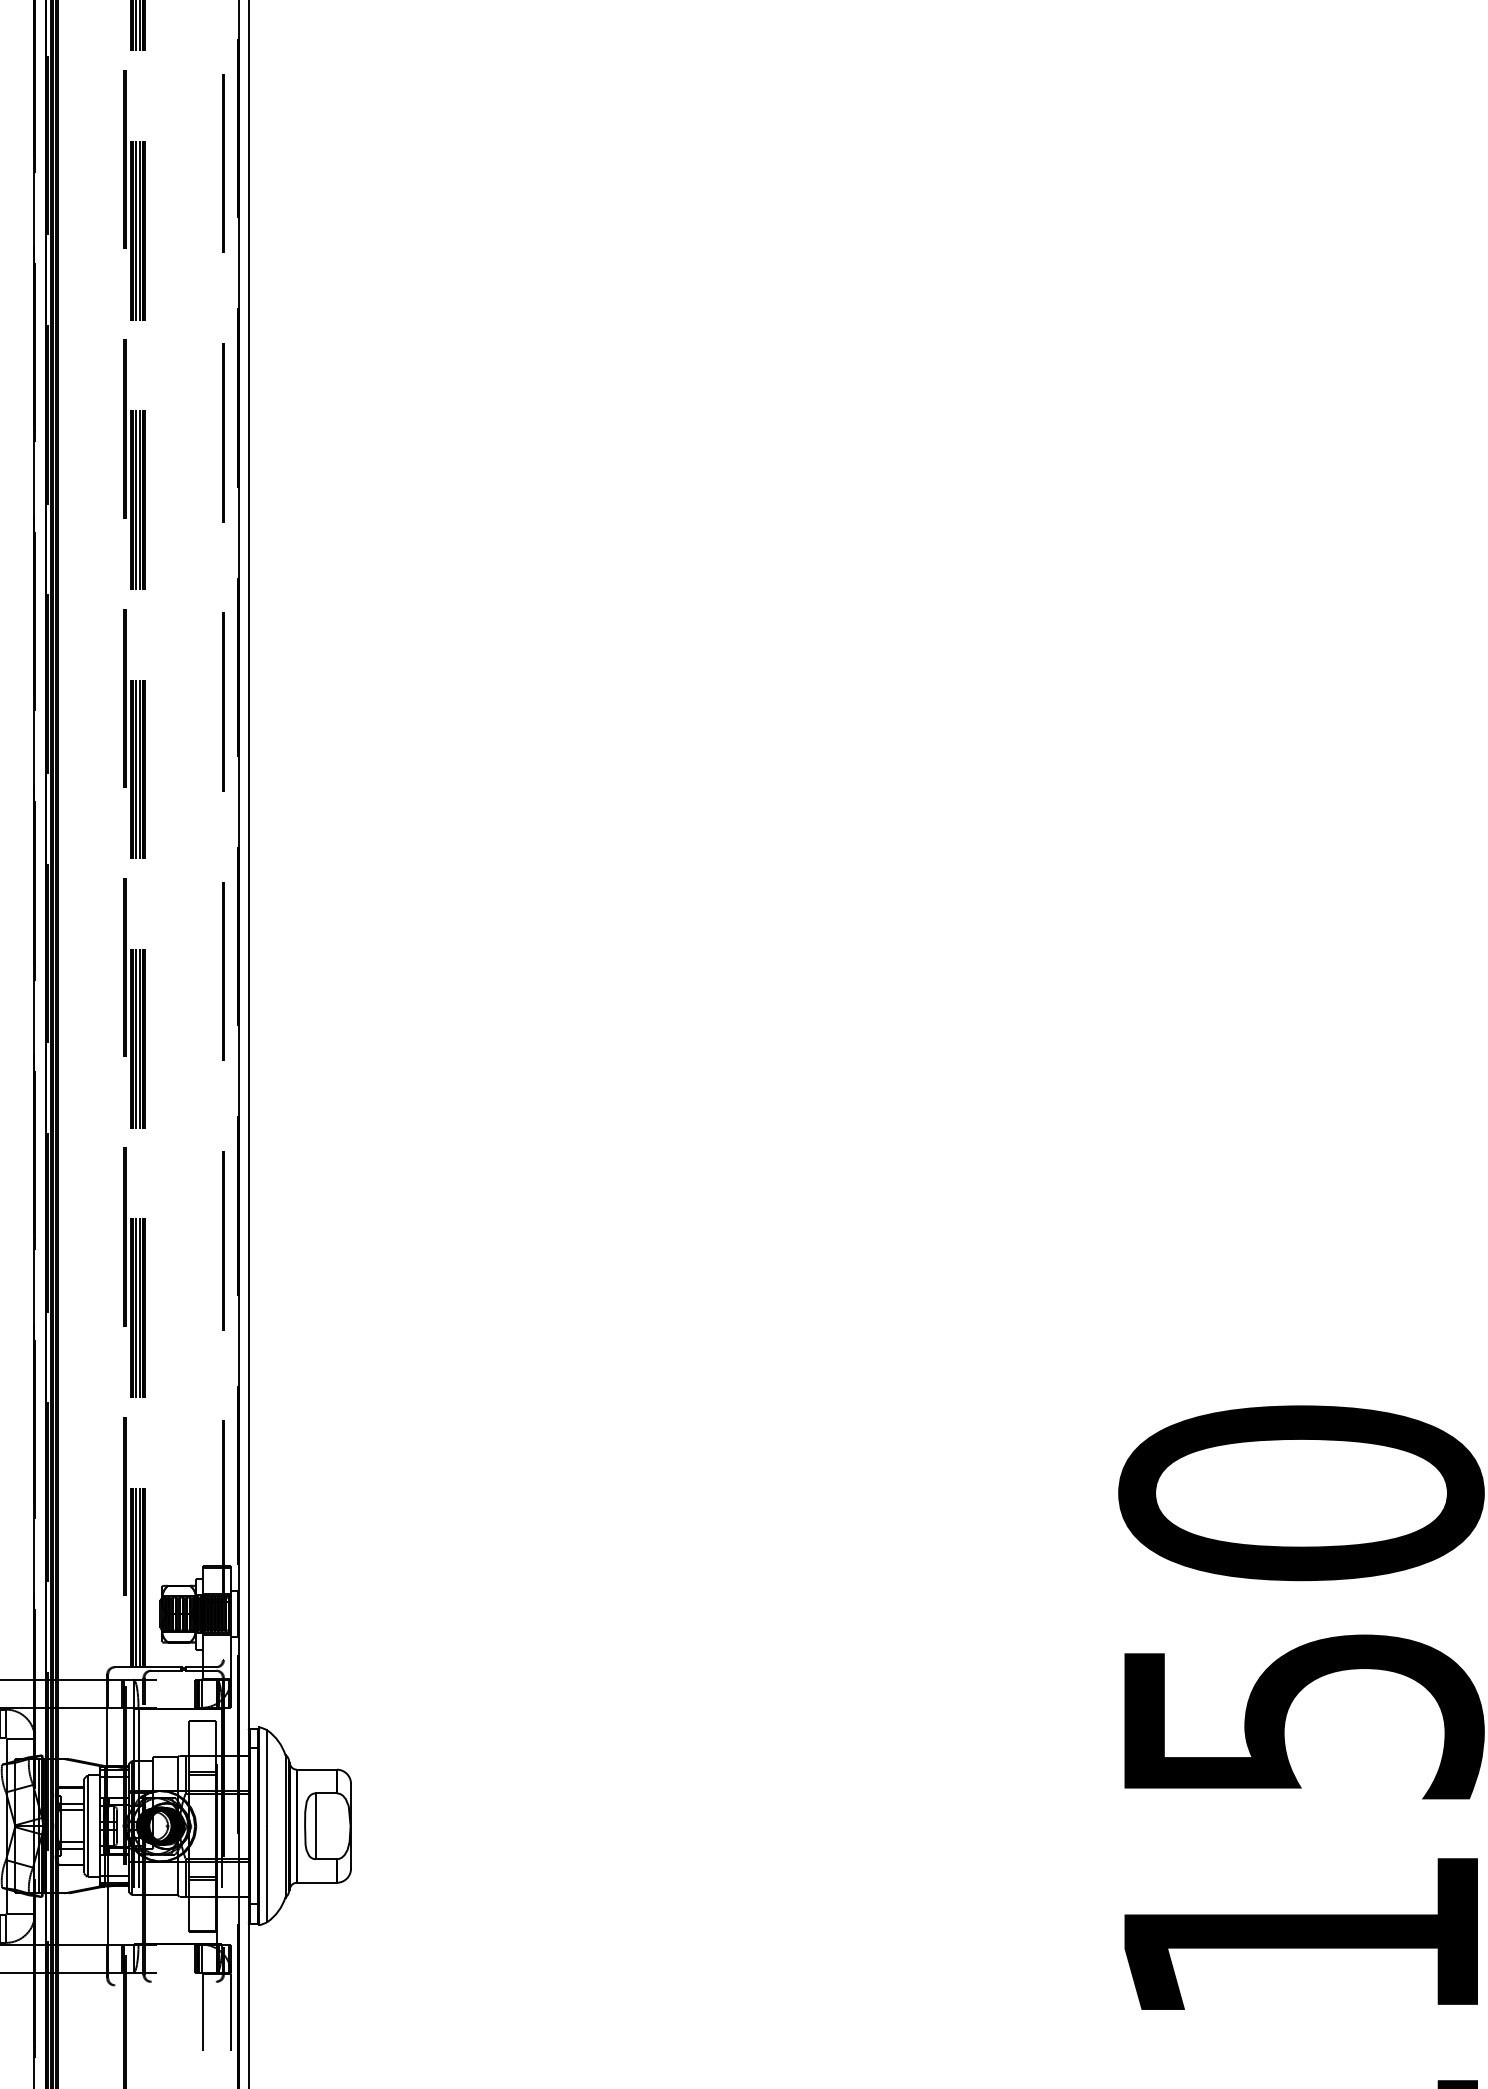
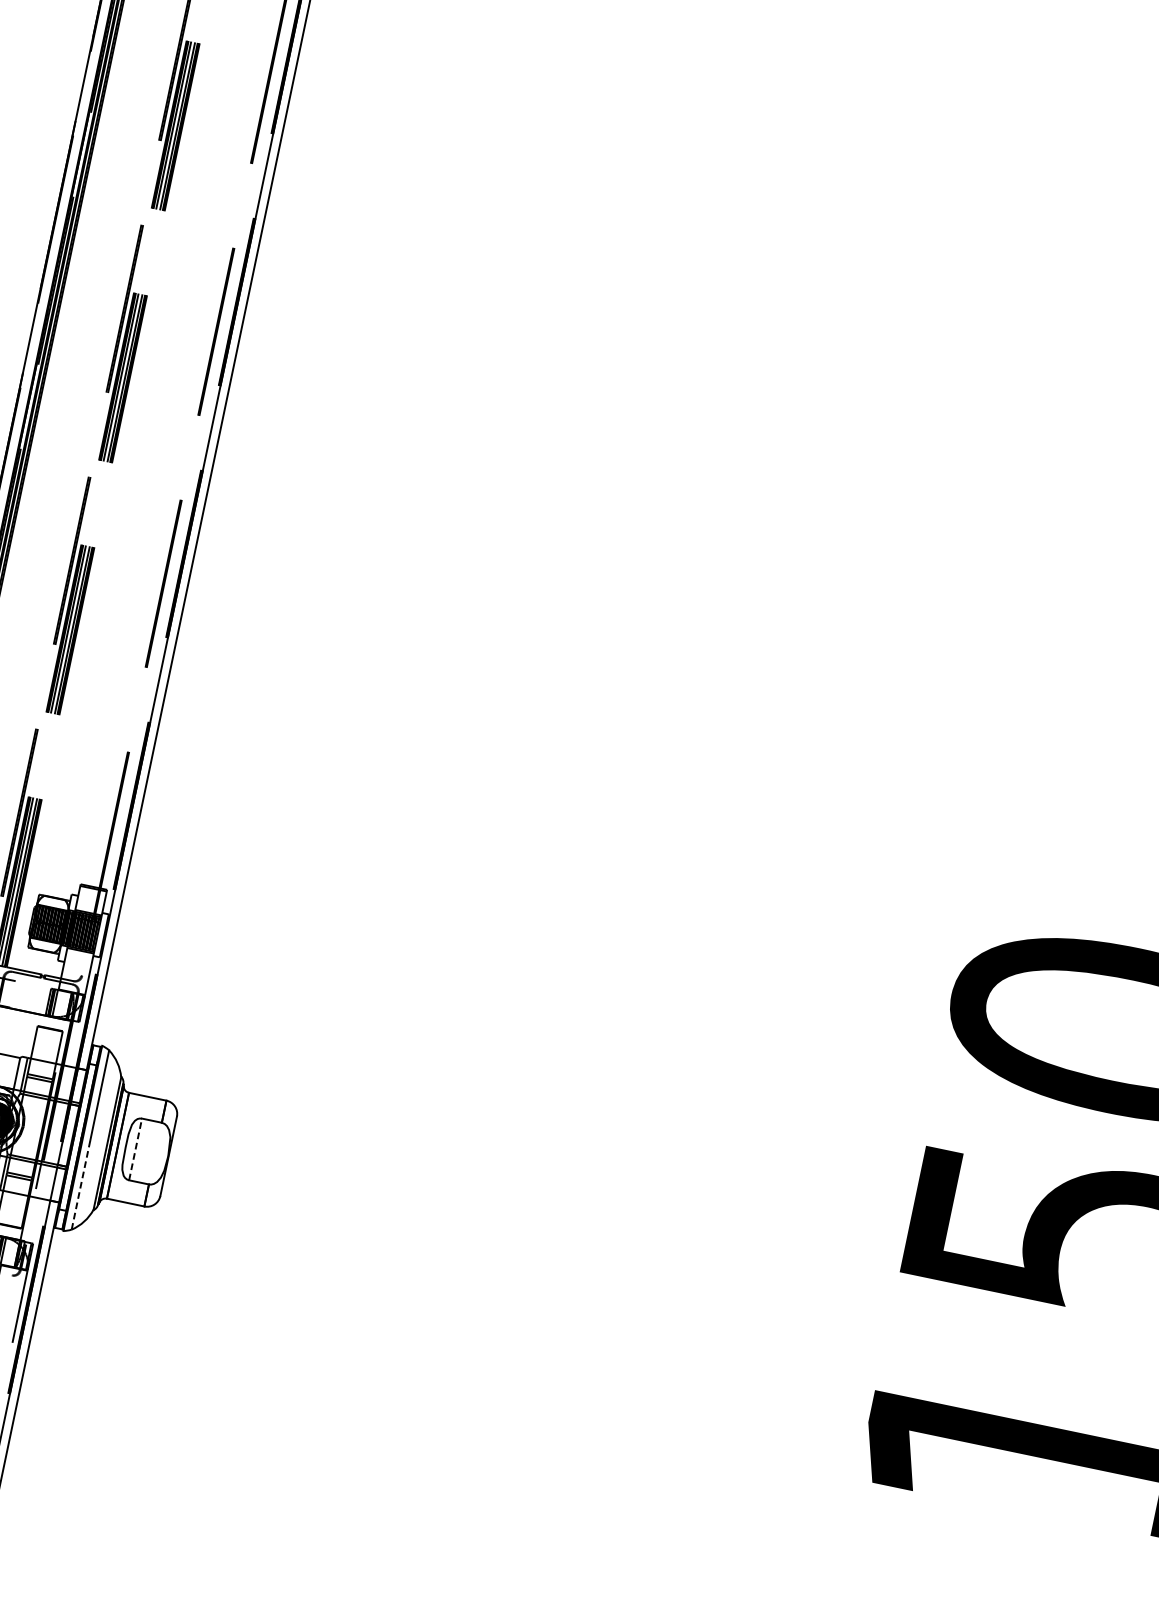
line: (315, 1826) -> (135, 1149), solid -> dashed
line: (267, 1874) -> (81, 1185), solid -> dashed

